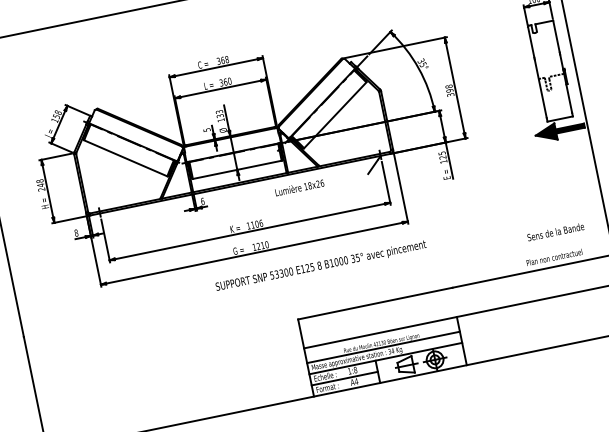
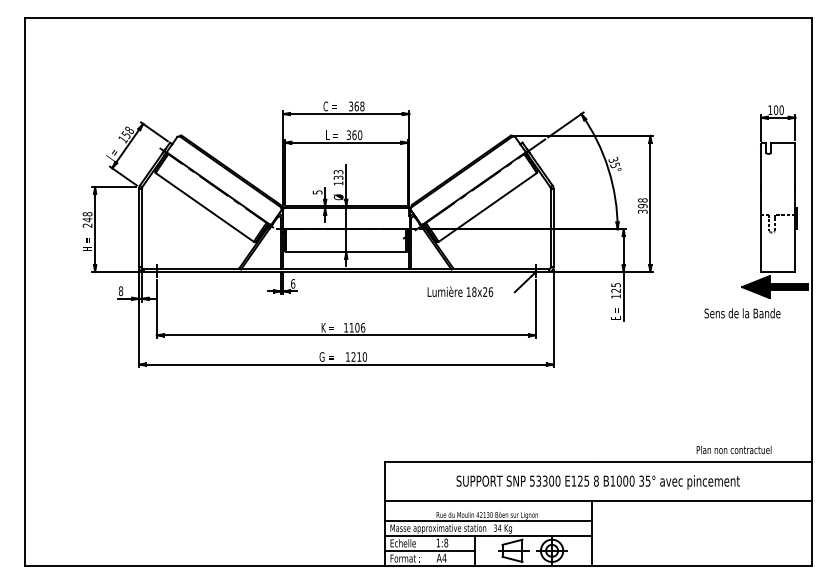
text: (299, 187) -> (460, 291), moved
text: (555, 232) -> (742, 313), moved
text: (320, 266) -> (597, 482), moved

